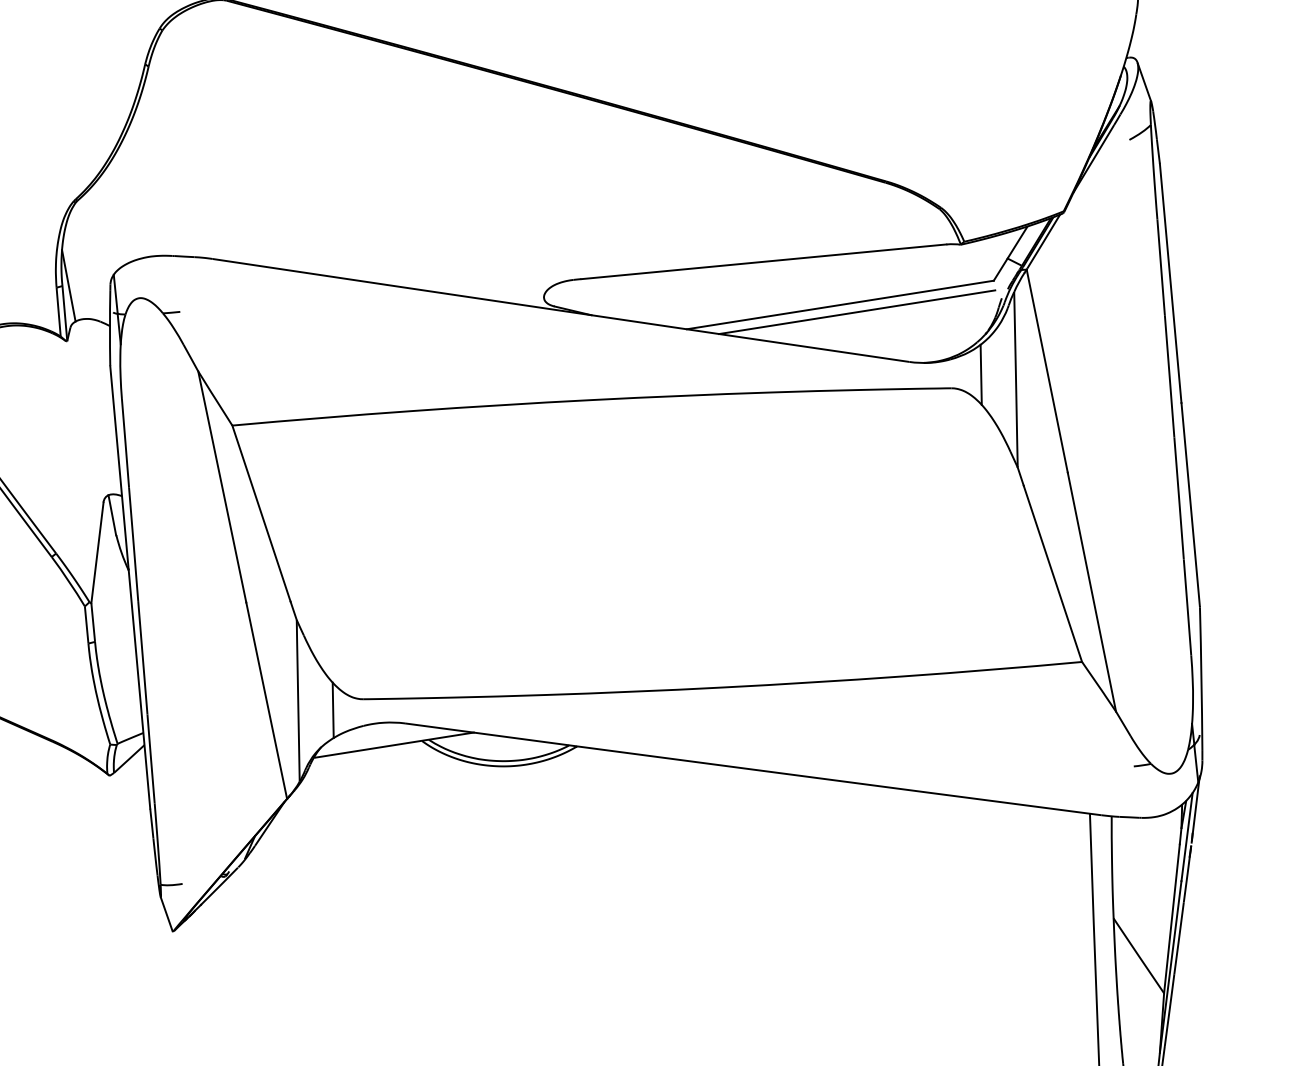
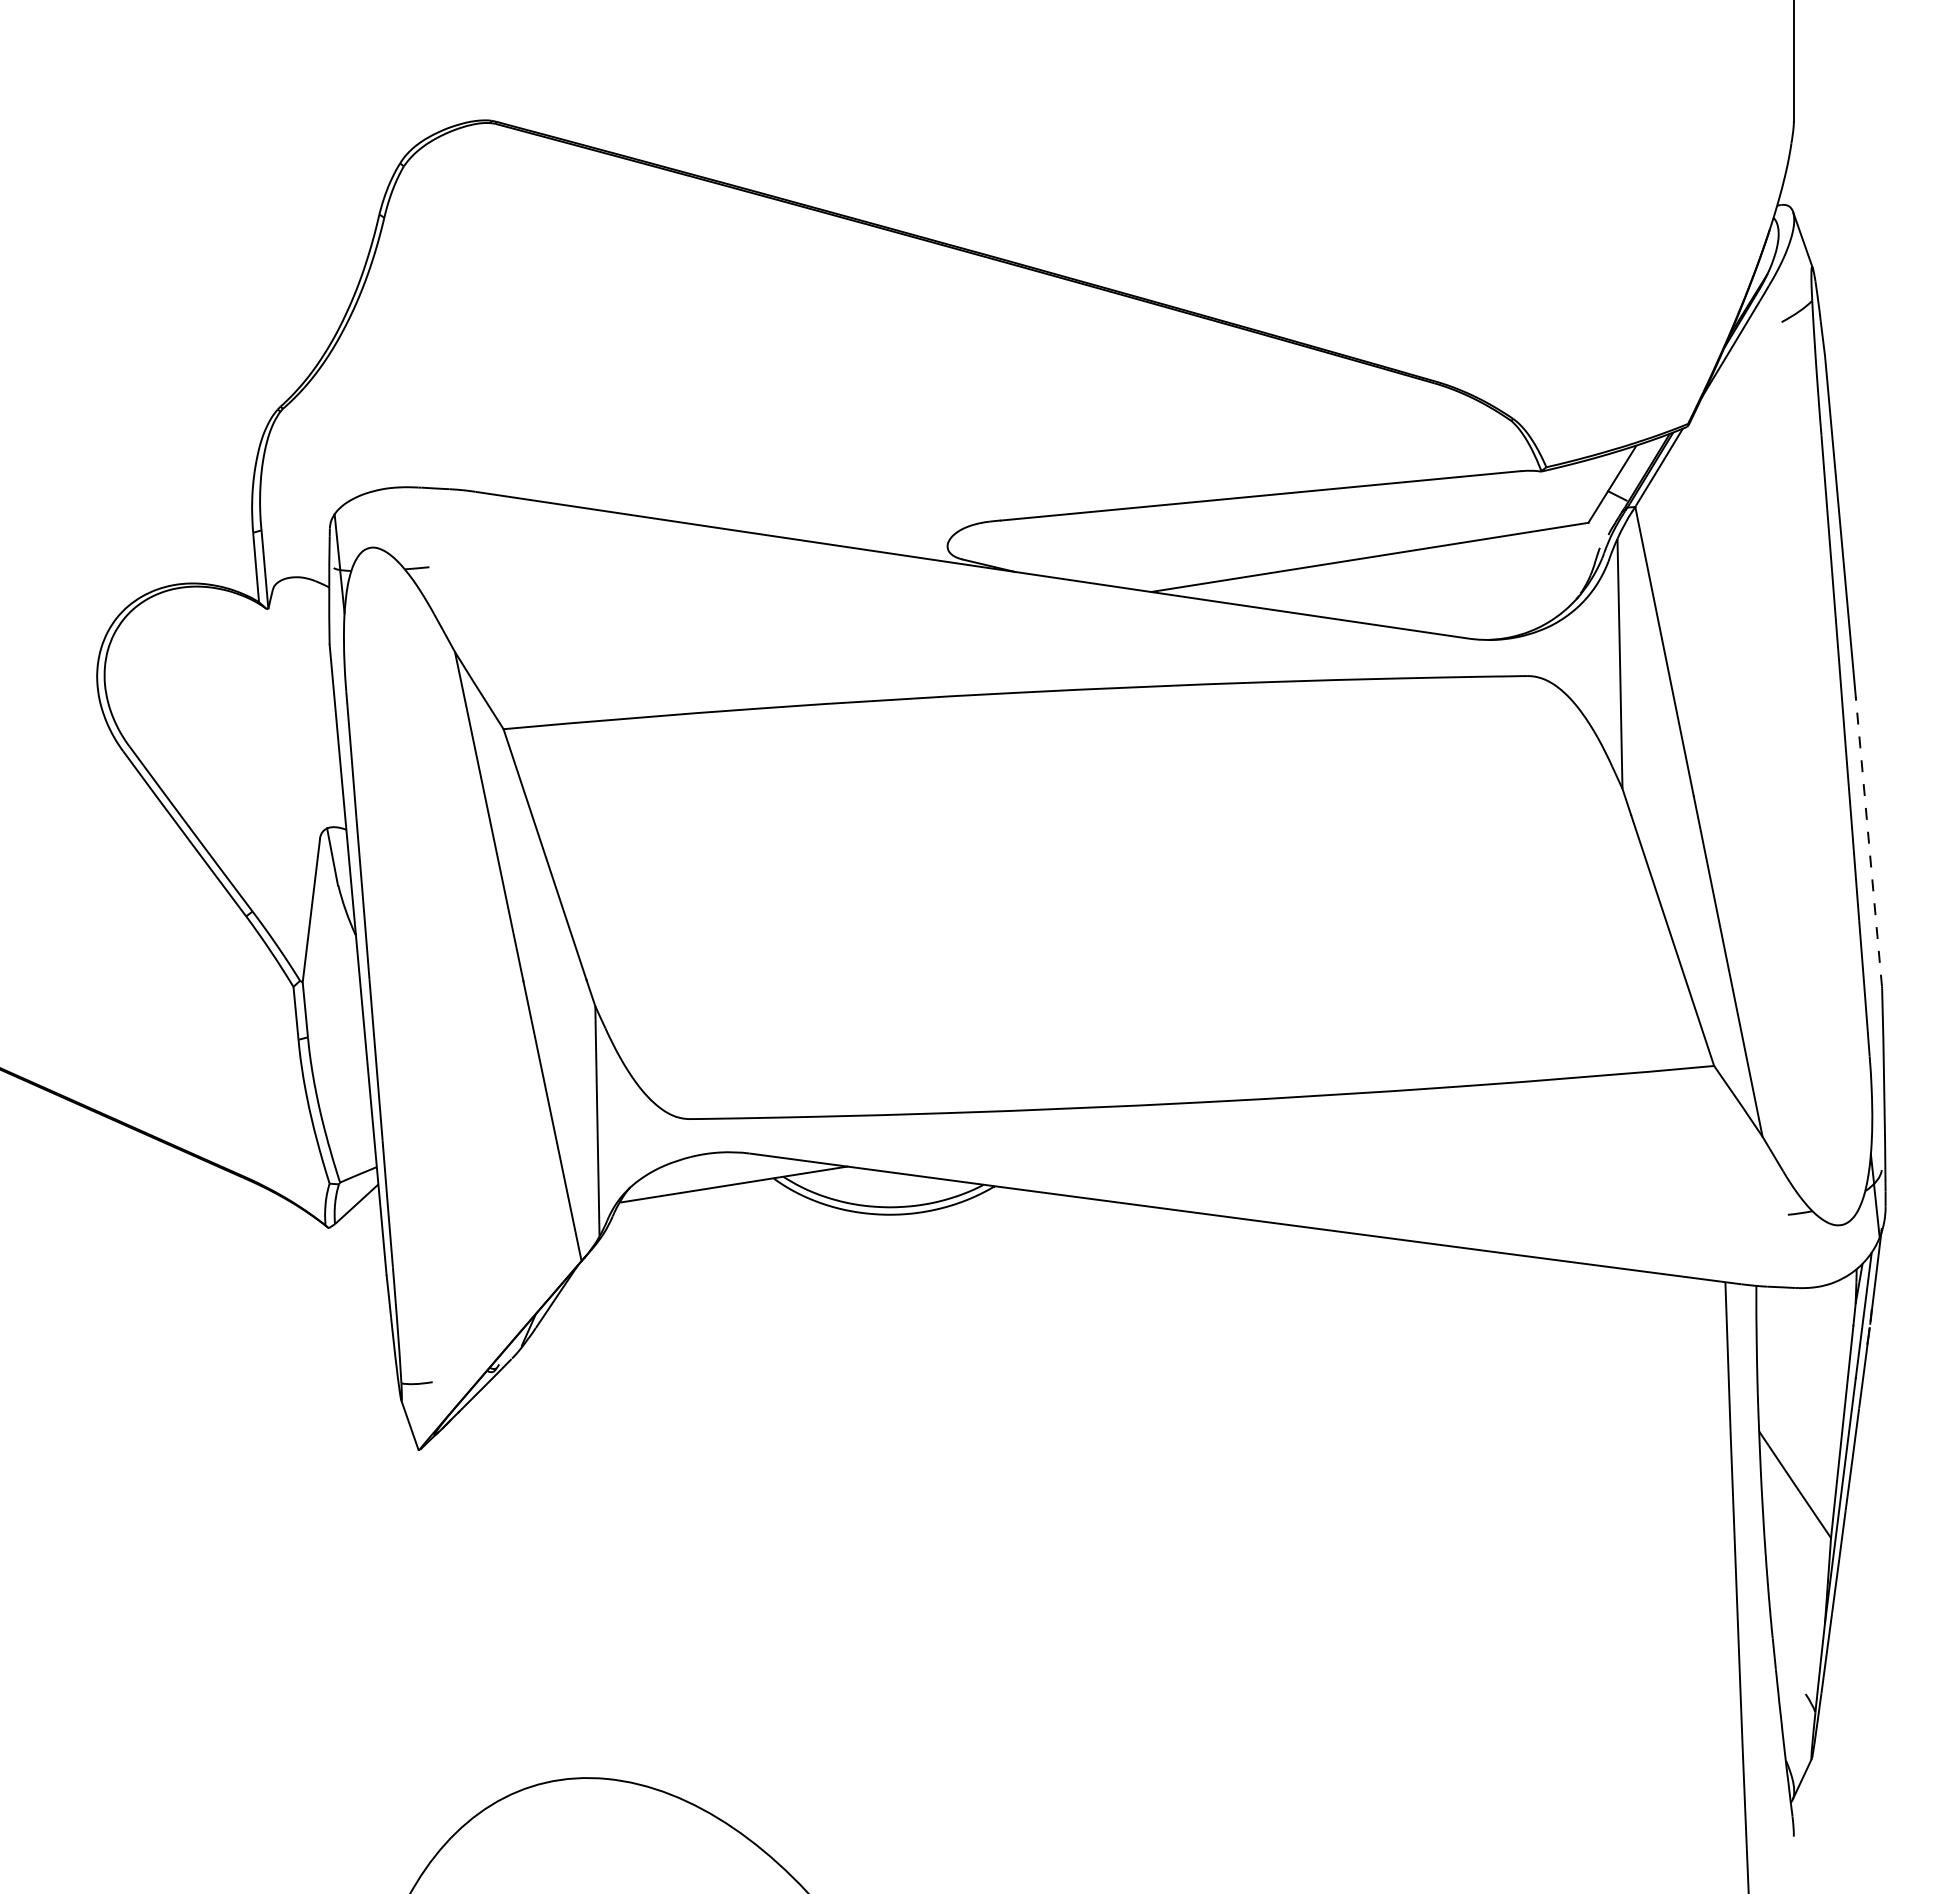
line: (68, 285) -> (270, 529), removed
line: (856, 312) -> (1393, 567), removed
line: (981, 374) -> (1570, 656), removed
line: (1190, 504) -> (1868, 841), solid -> dashed
line: (332, 710) -> (646, 1134), removed

